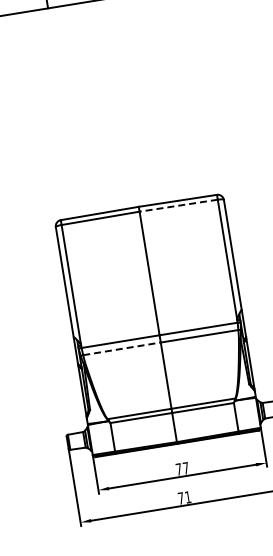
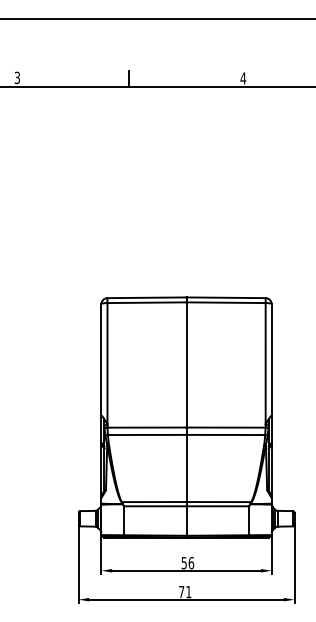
line: (179, 205) -> (226, 302), dashed -> solid
line: (122, 348) -> (147, 434), dashed -> solid
text: (182, 469) -> (187, 563), 77 -> 56

